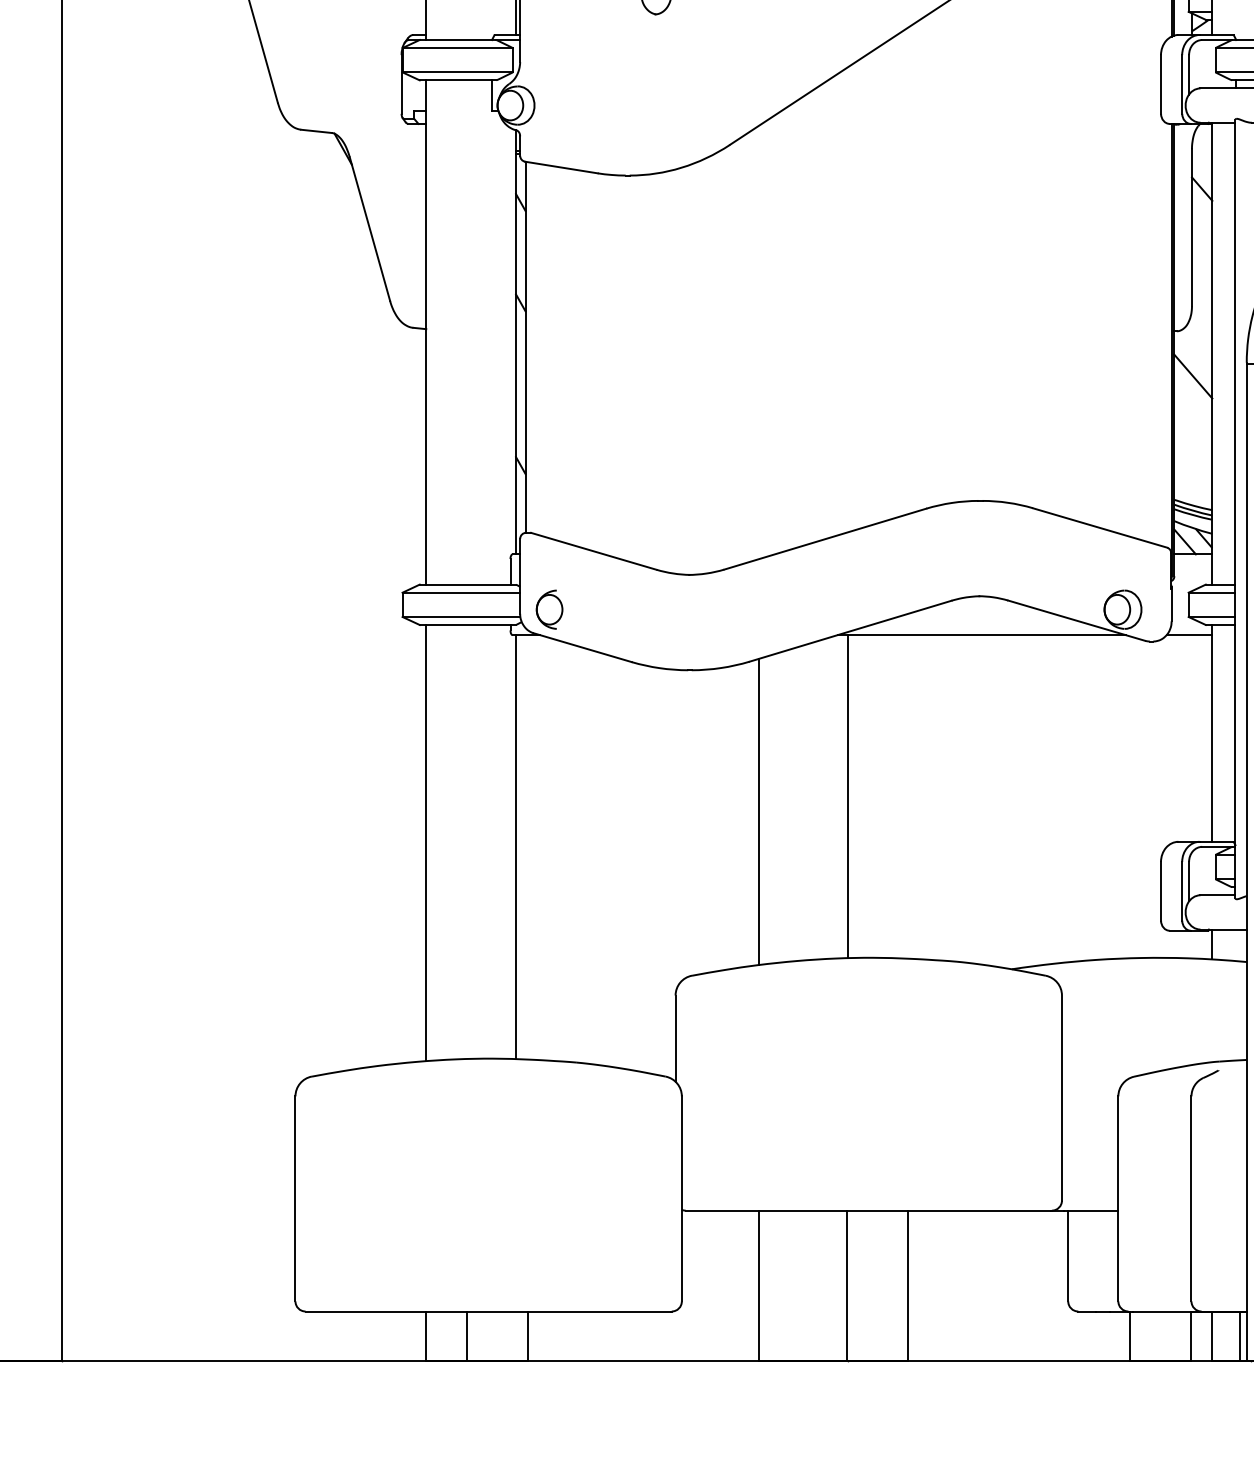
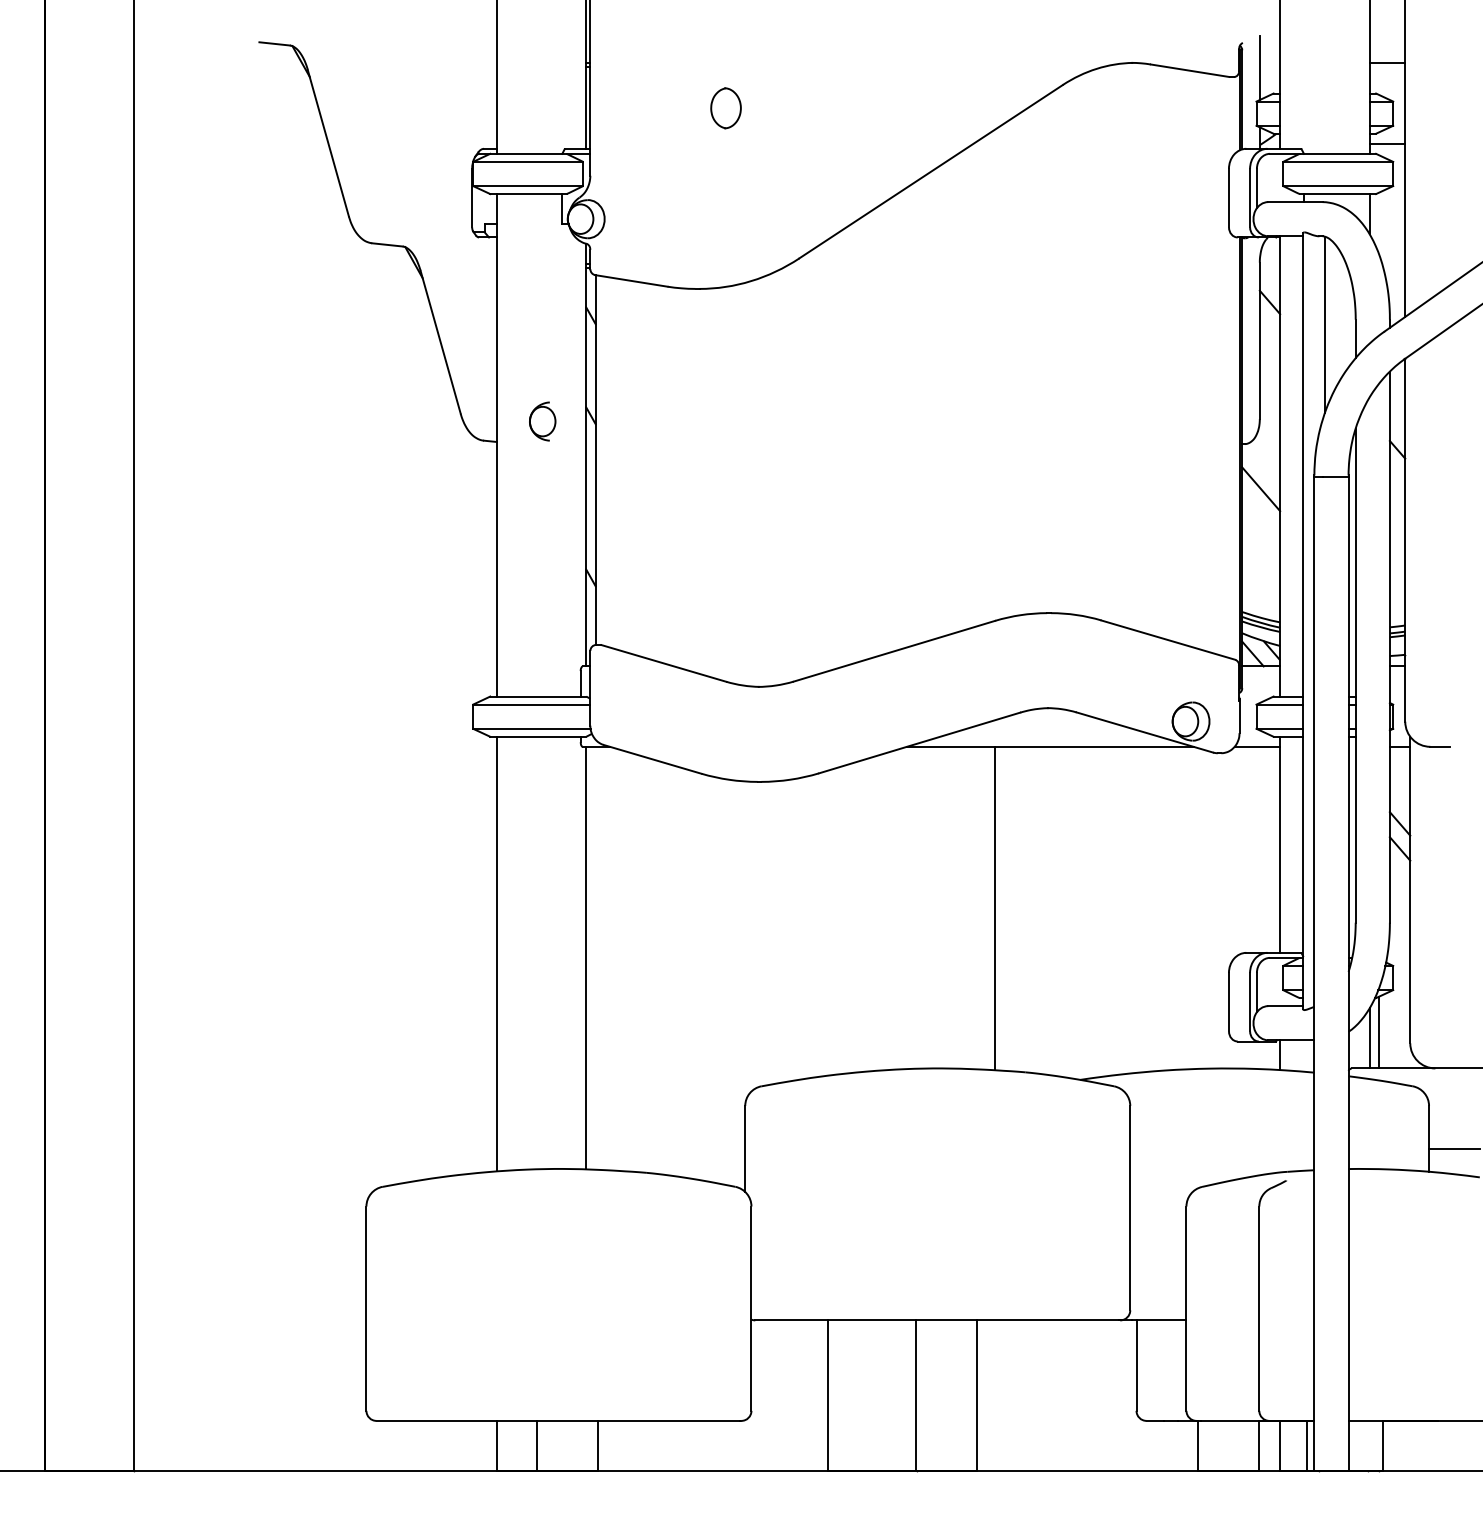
part: (549, 609) -> (542, 421), moved
line: (848, 796) -> (995, 907), moved
line: (758, 811) -> (827, 922), removed

